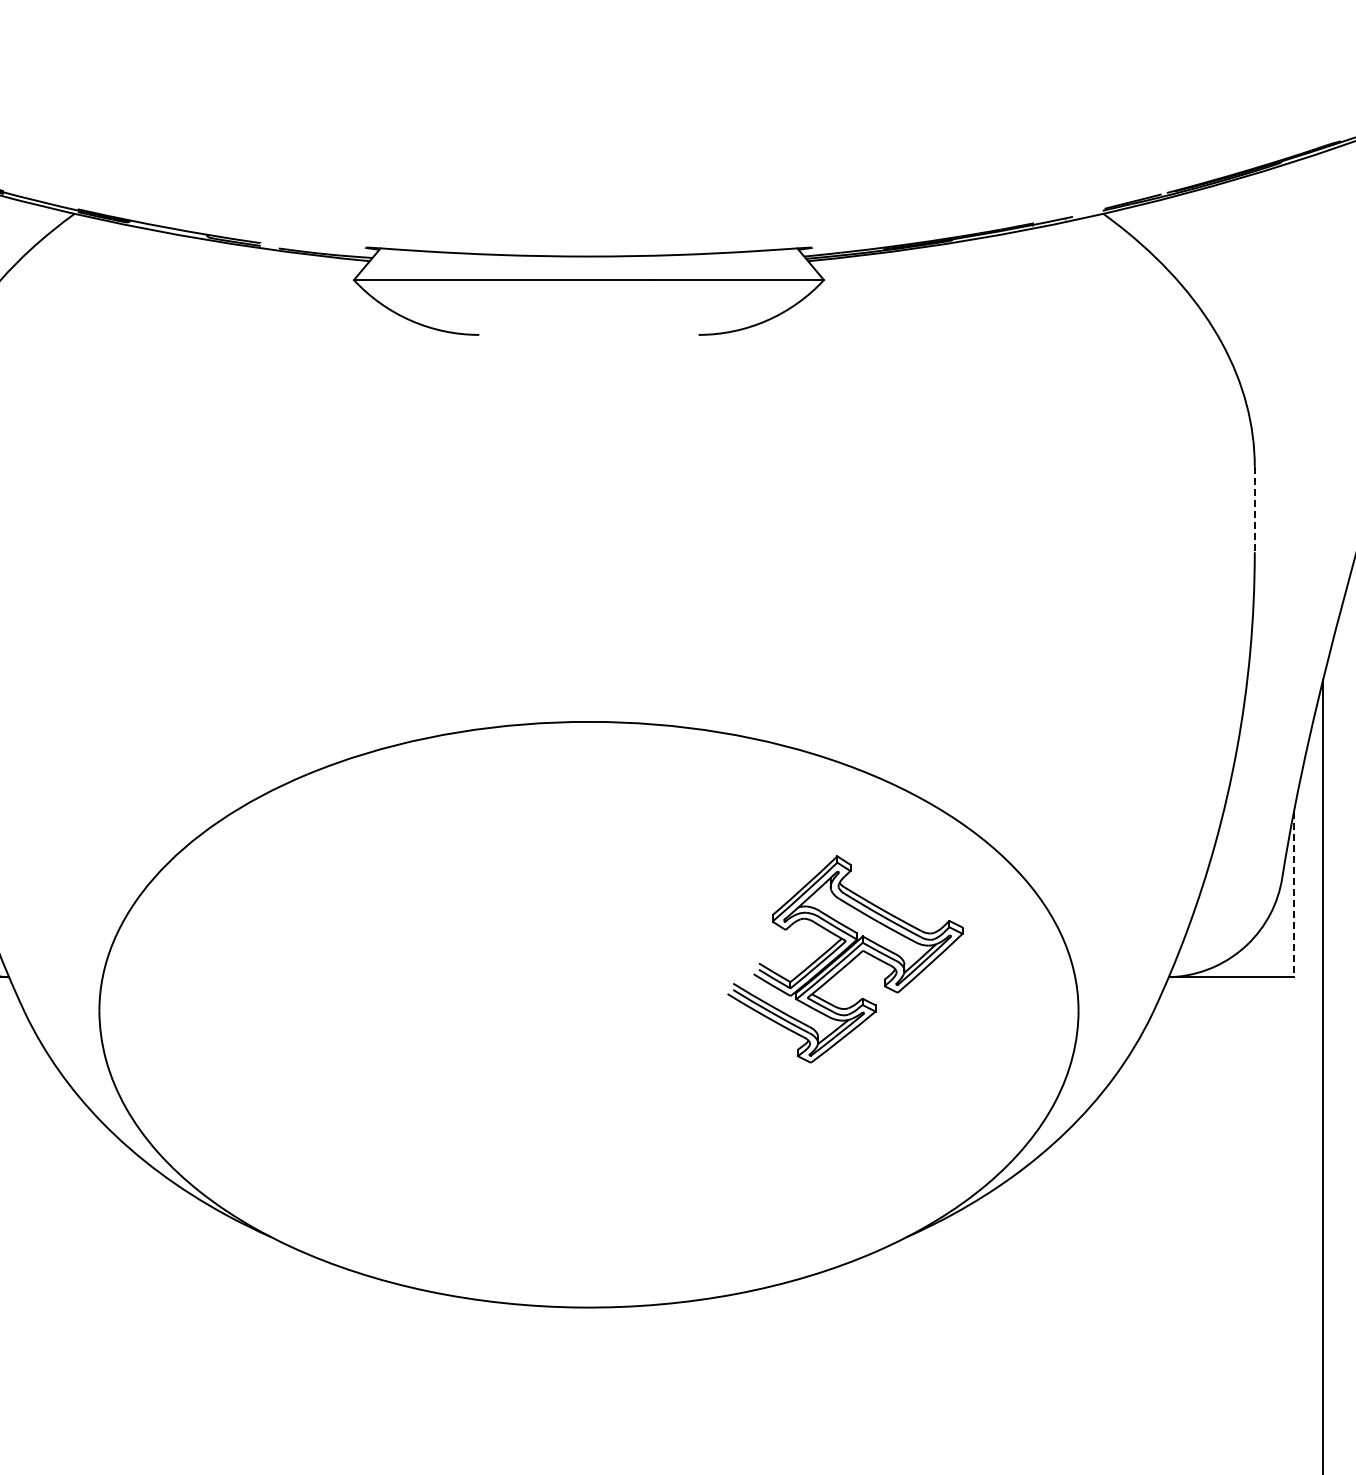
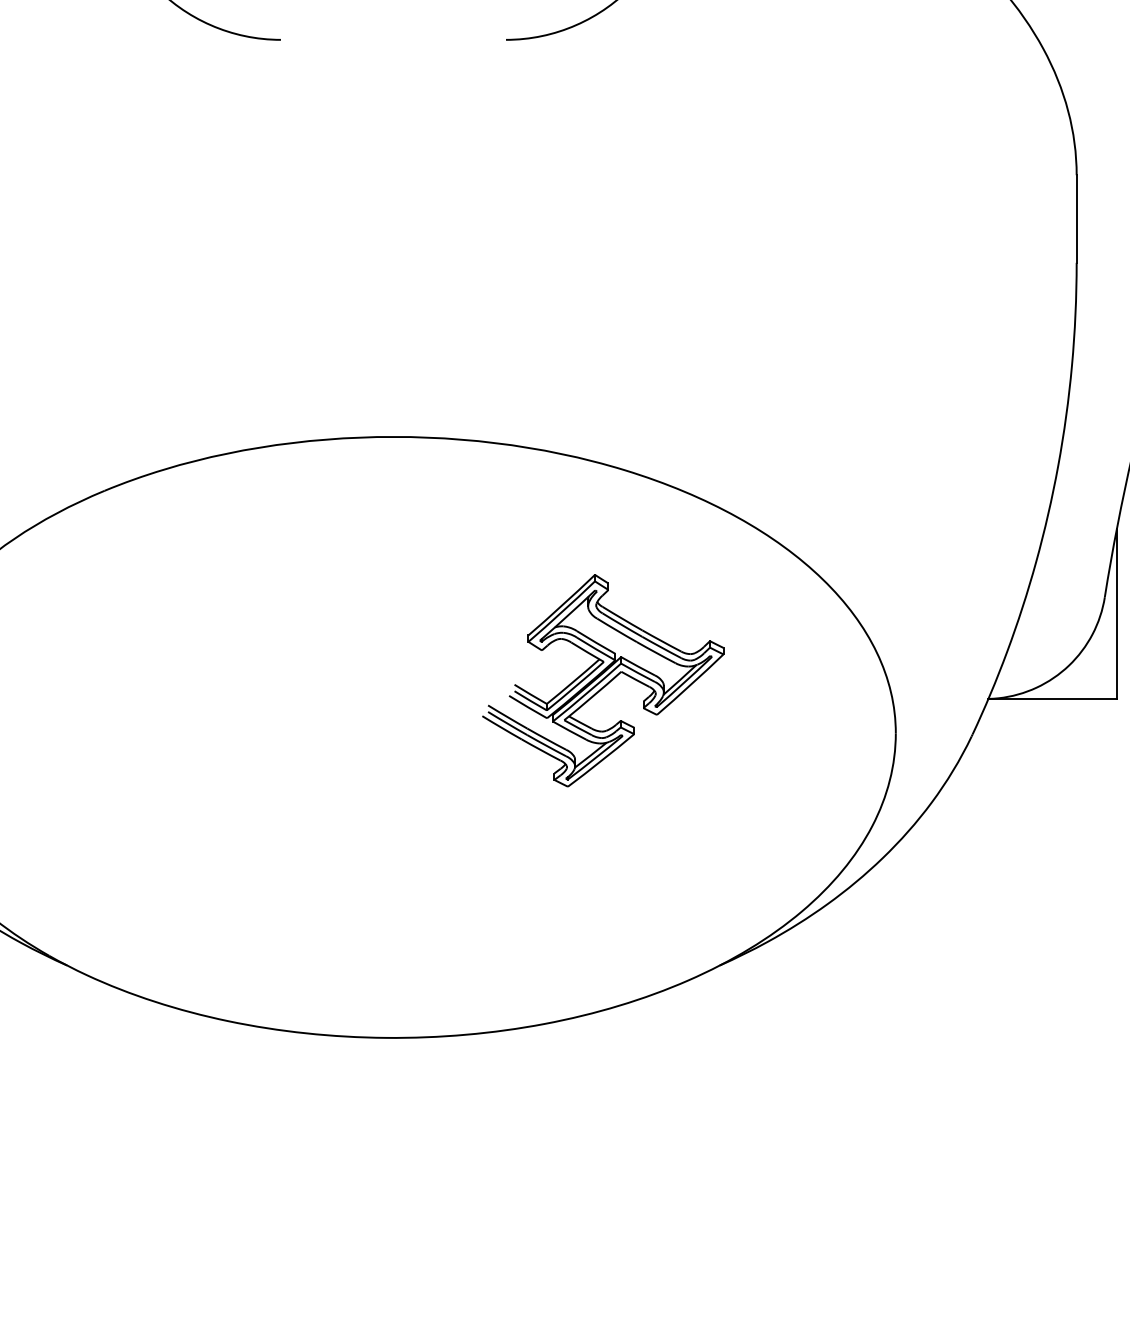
line: (1254, 509) -> (1076, 219), dashed -> solid
line: (1293, 894) -> (1116, 614), dashed -> solid
part: (845, 959) -> (603, 680), moved

